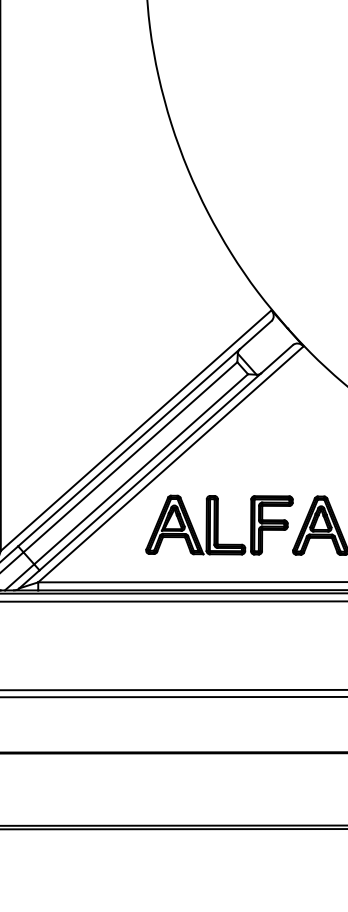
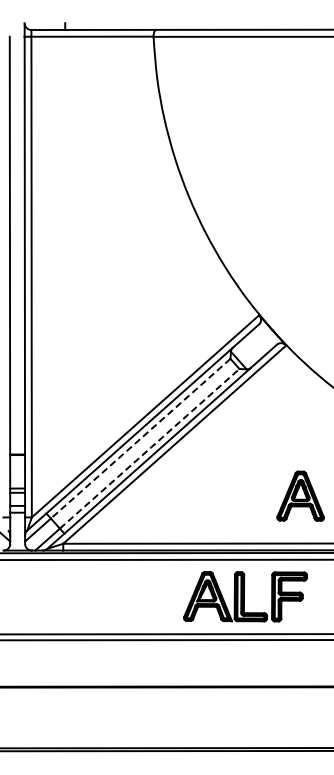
line: (130, 458) -> (140, 439), solid -> dashed
line: (142, 468) -> (150, 448), solid -> dashed
part: (219, 524) -> (245, 596), moved

